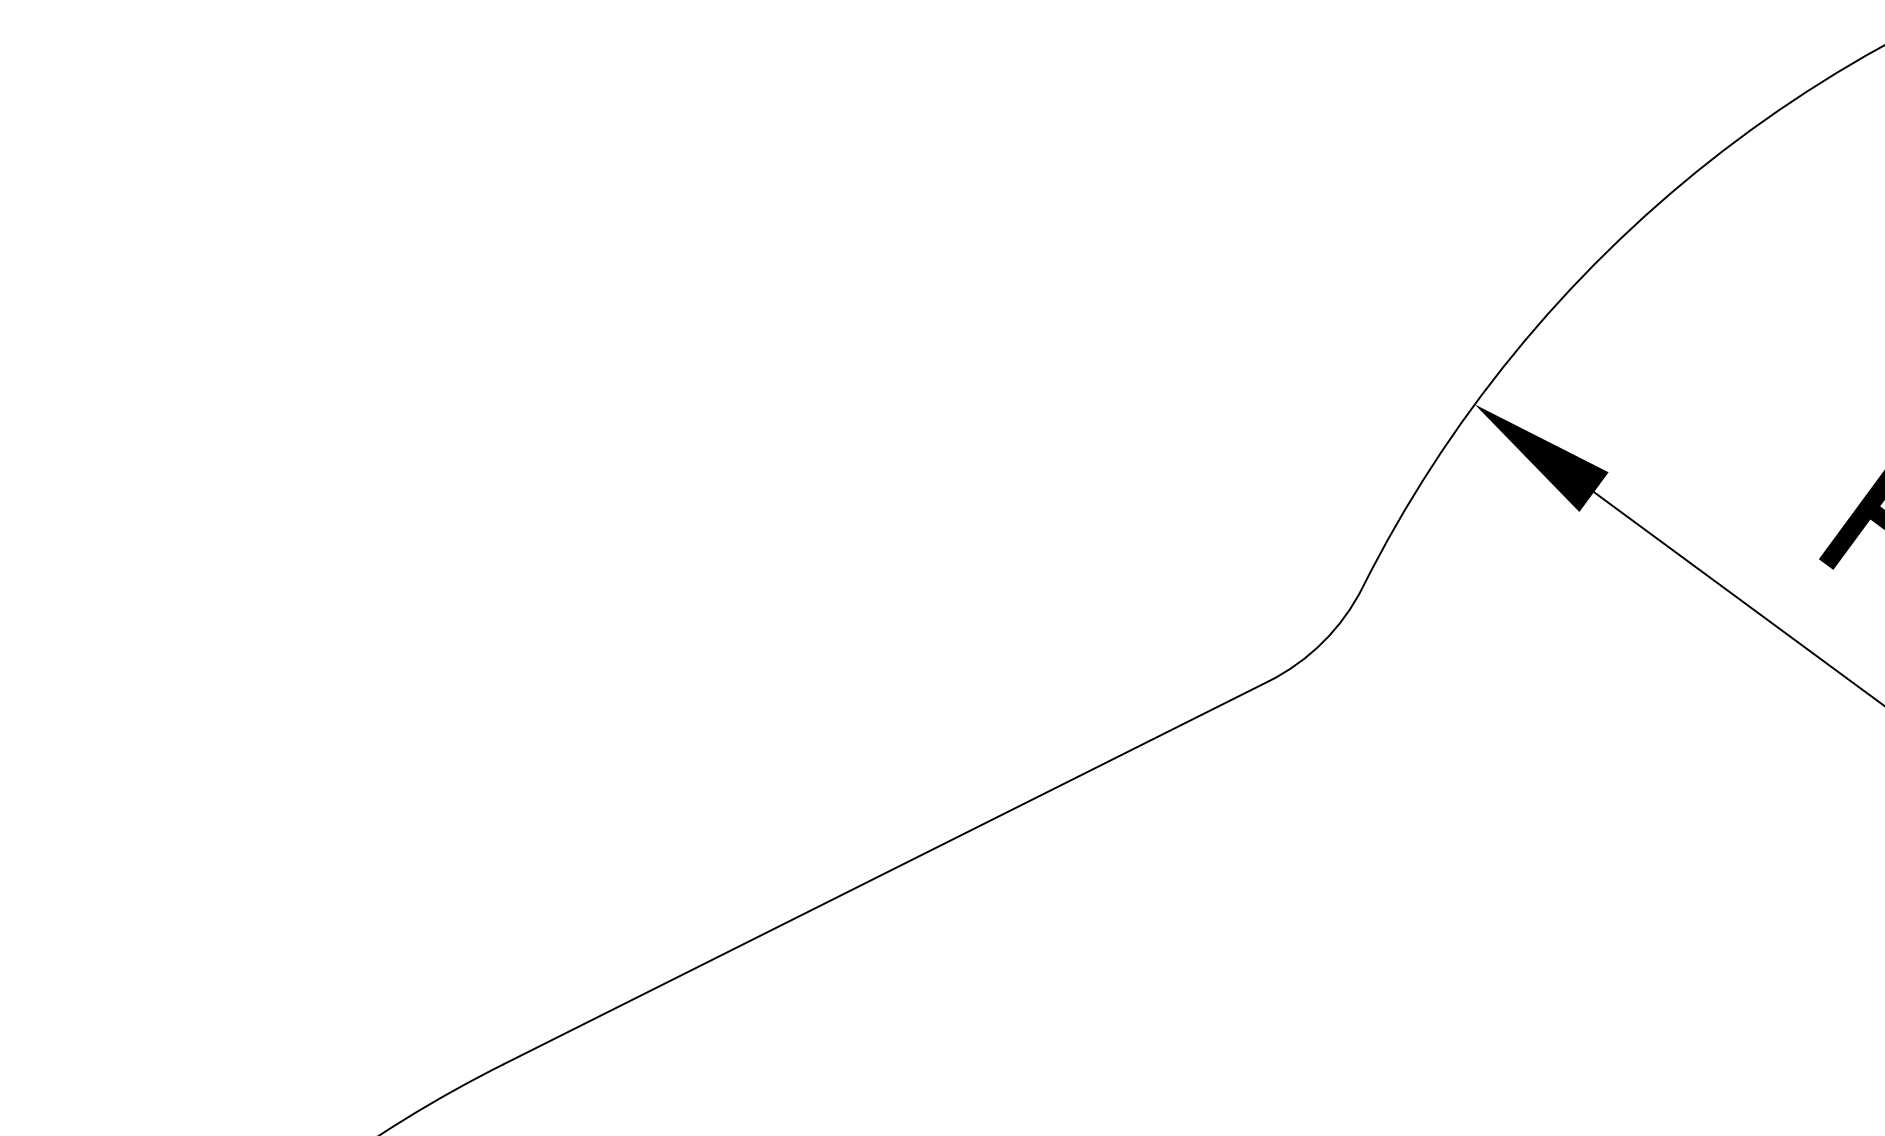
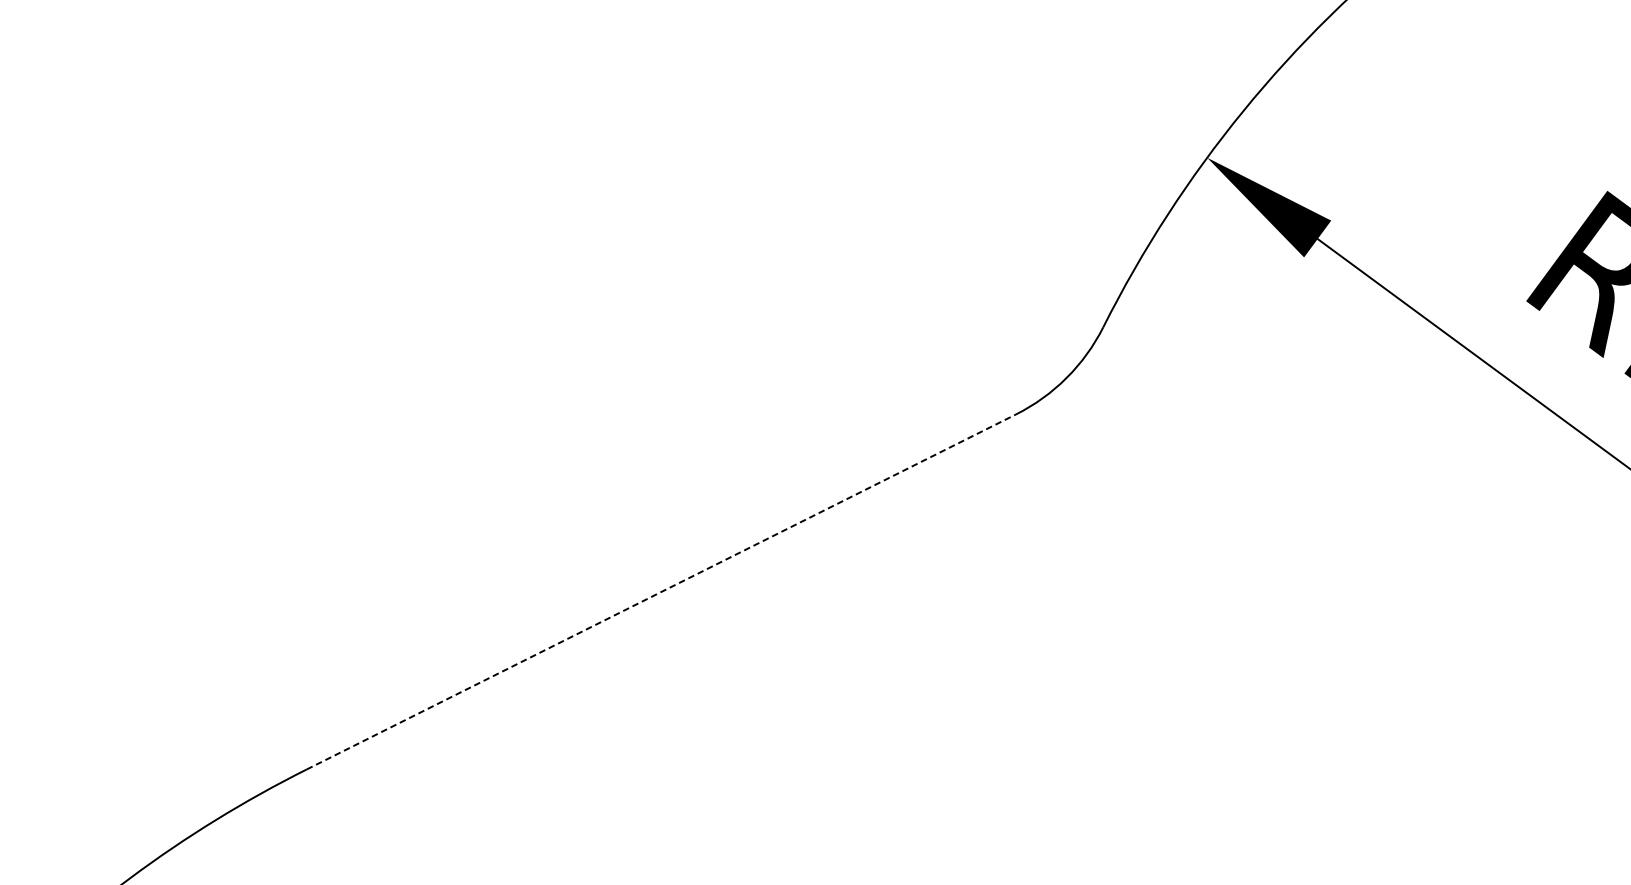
line: (885, 872) -> (660, 591), solid -> dashed

